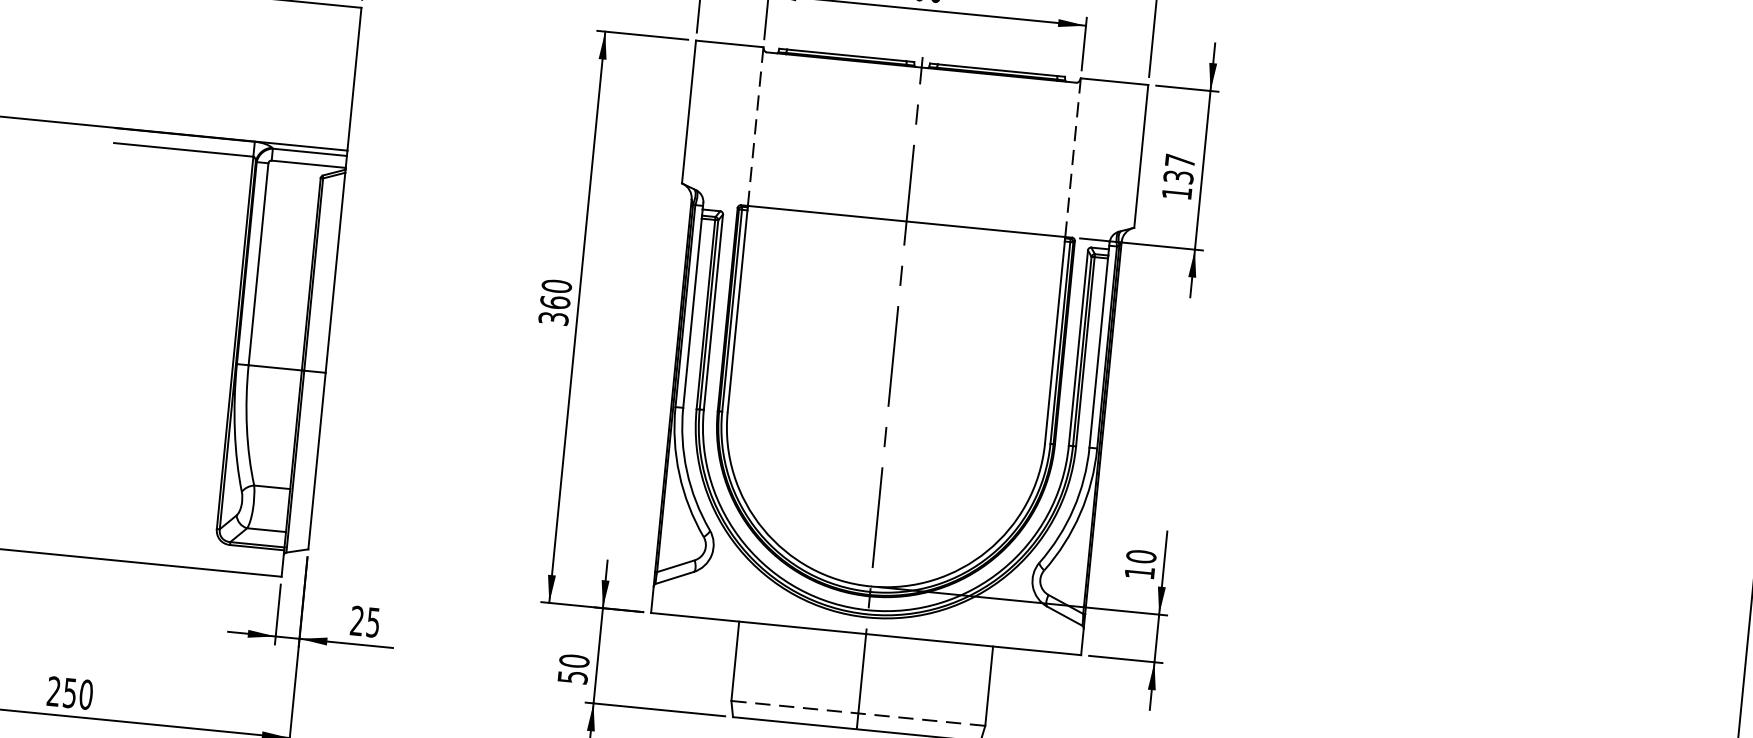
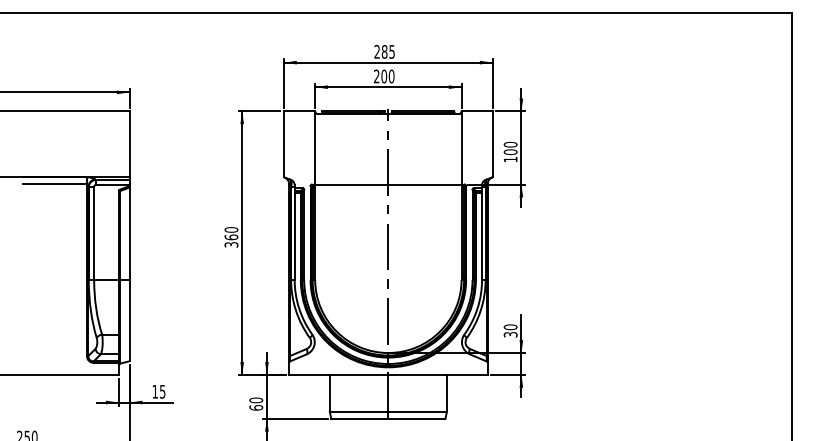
line: (756, 127) -> (315, 148), dashed -> solid
line: (1072, 158) -> (461, 148), dashed -> solid
text: (1179, 169) -> (510, 148), 137 -> 100
text: (1139, 572) -> (510, 334), 10 -> 30
text: (355, 620) -> (154, 391), 25 -> 15
text: (573, 676) -> (256, 407), 50 -> 60
line: (858, 713) -> (388, 411), dashed -> solid

